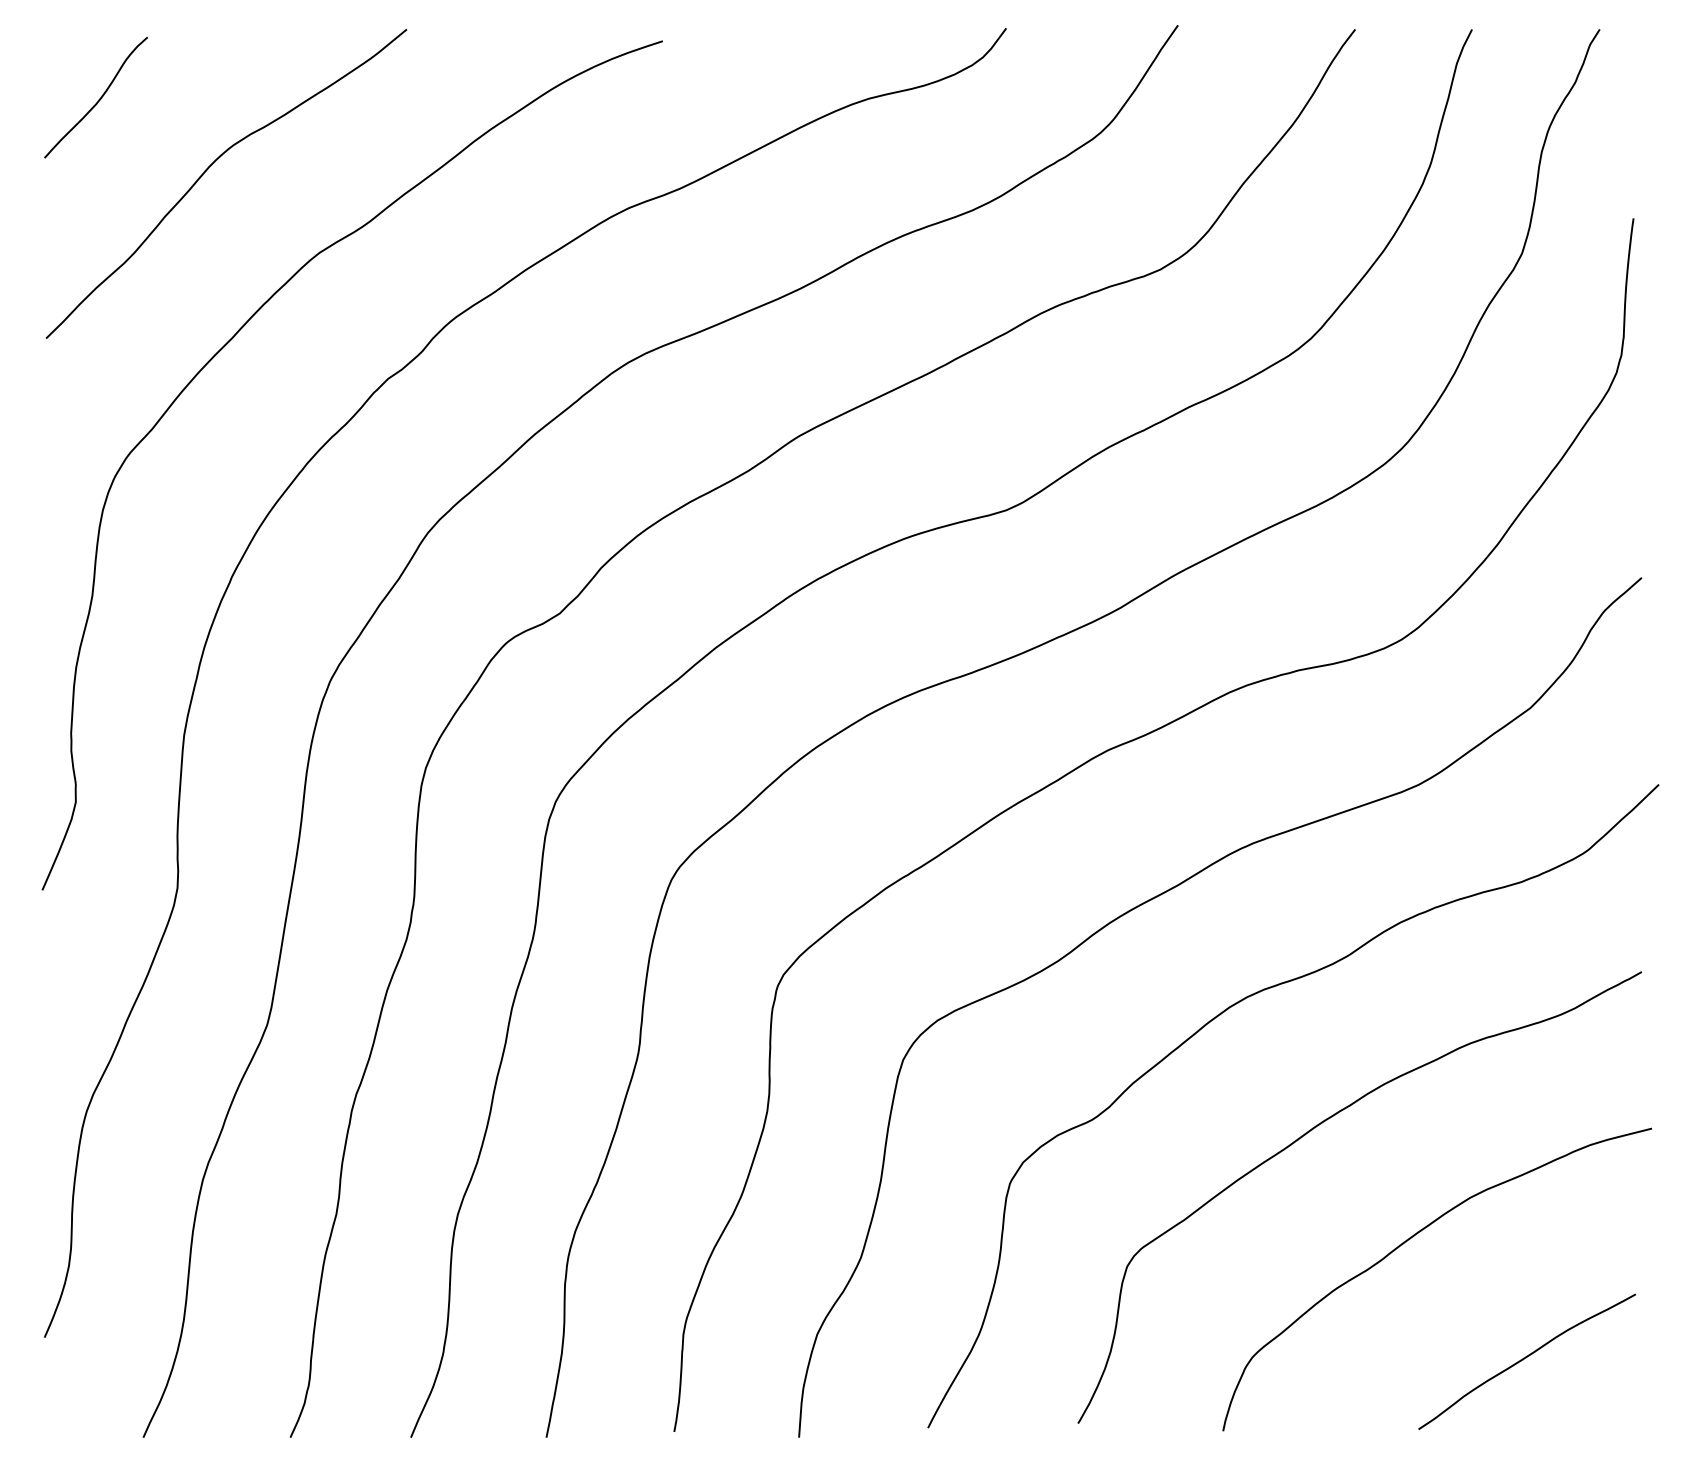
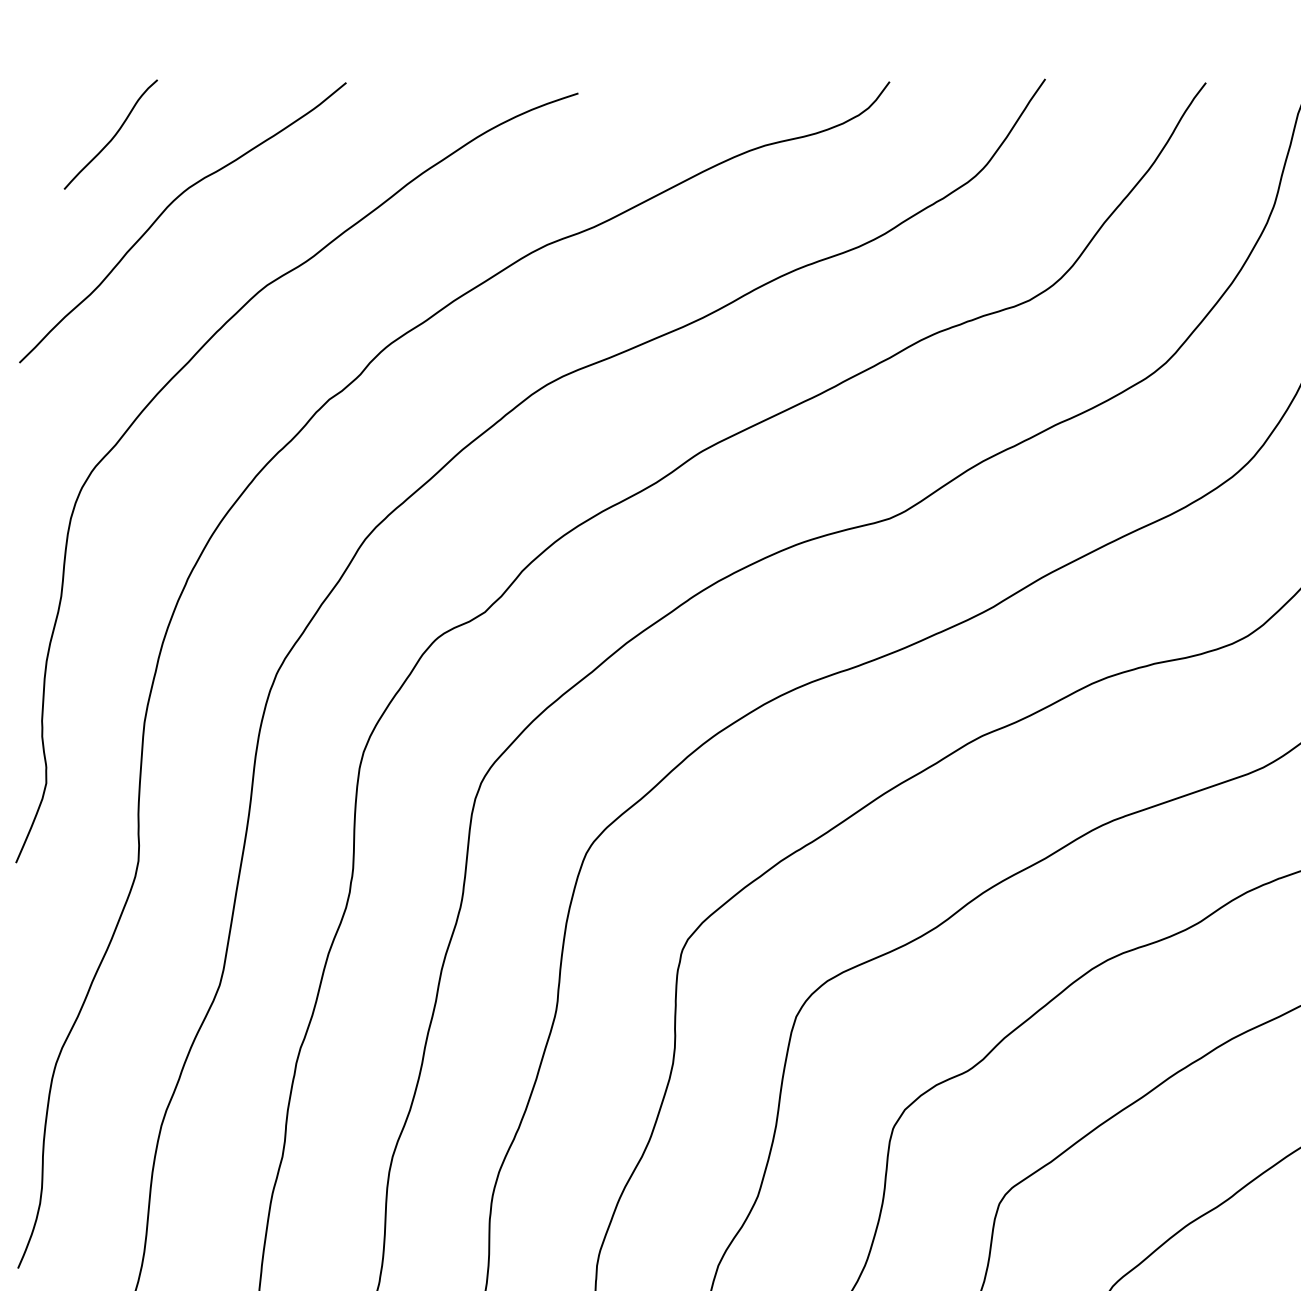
curve: (98, 99) -> (113, 136), moved

